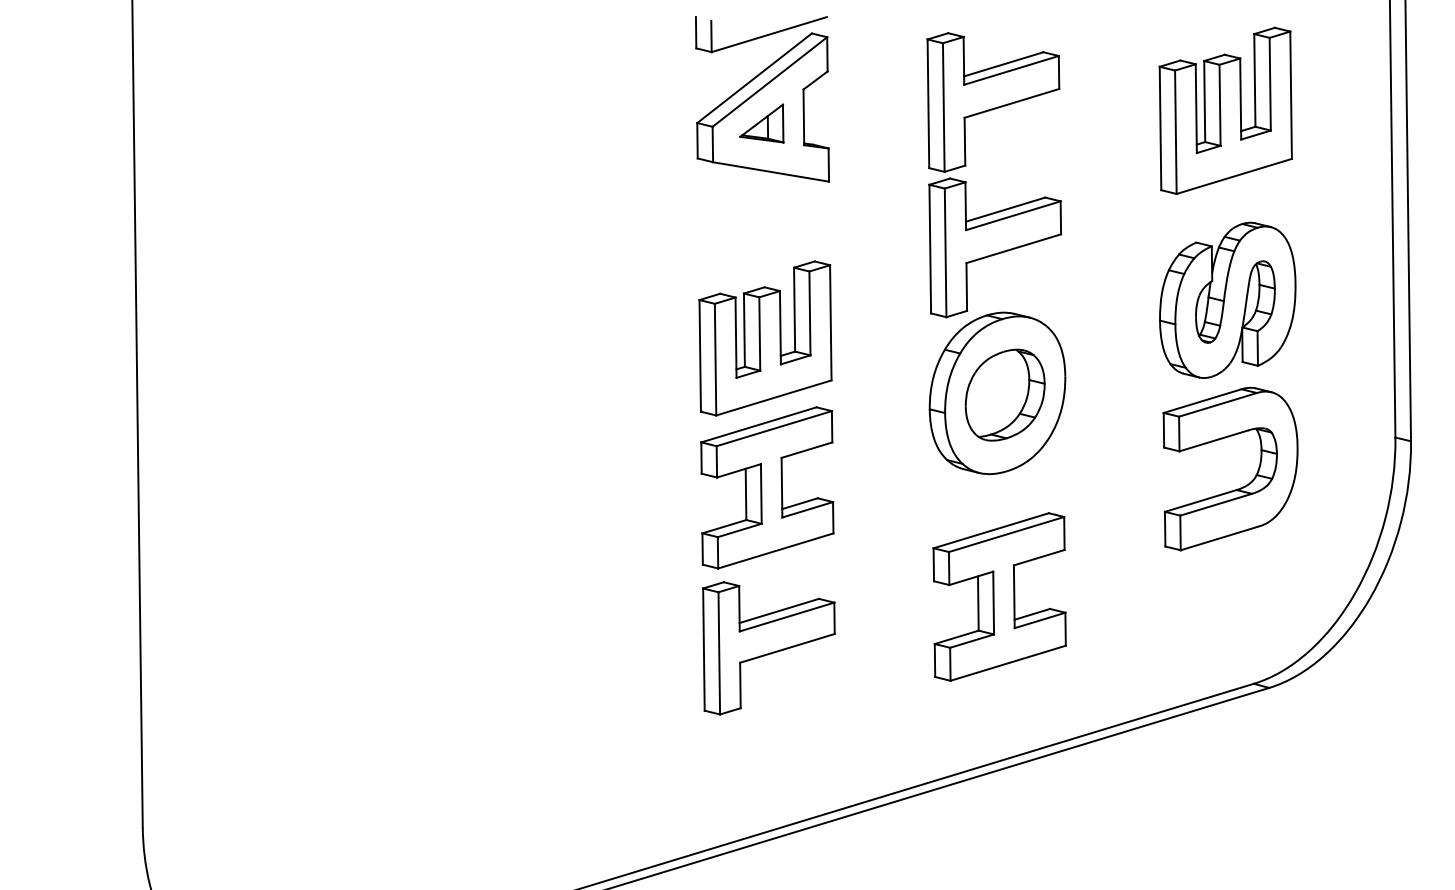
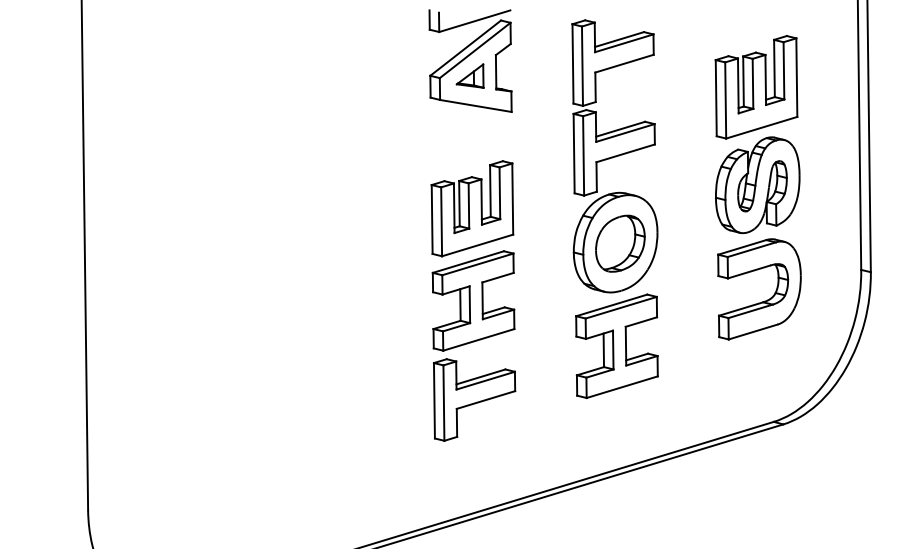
part: (1225, 111) -> (756, 87), moved
part: (998, 595) -> (616, 345), moved

